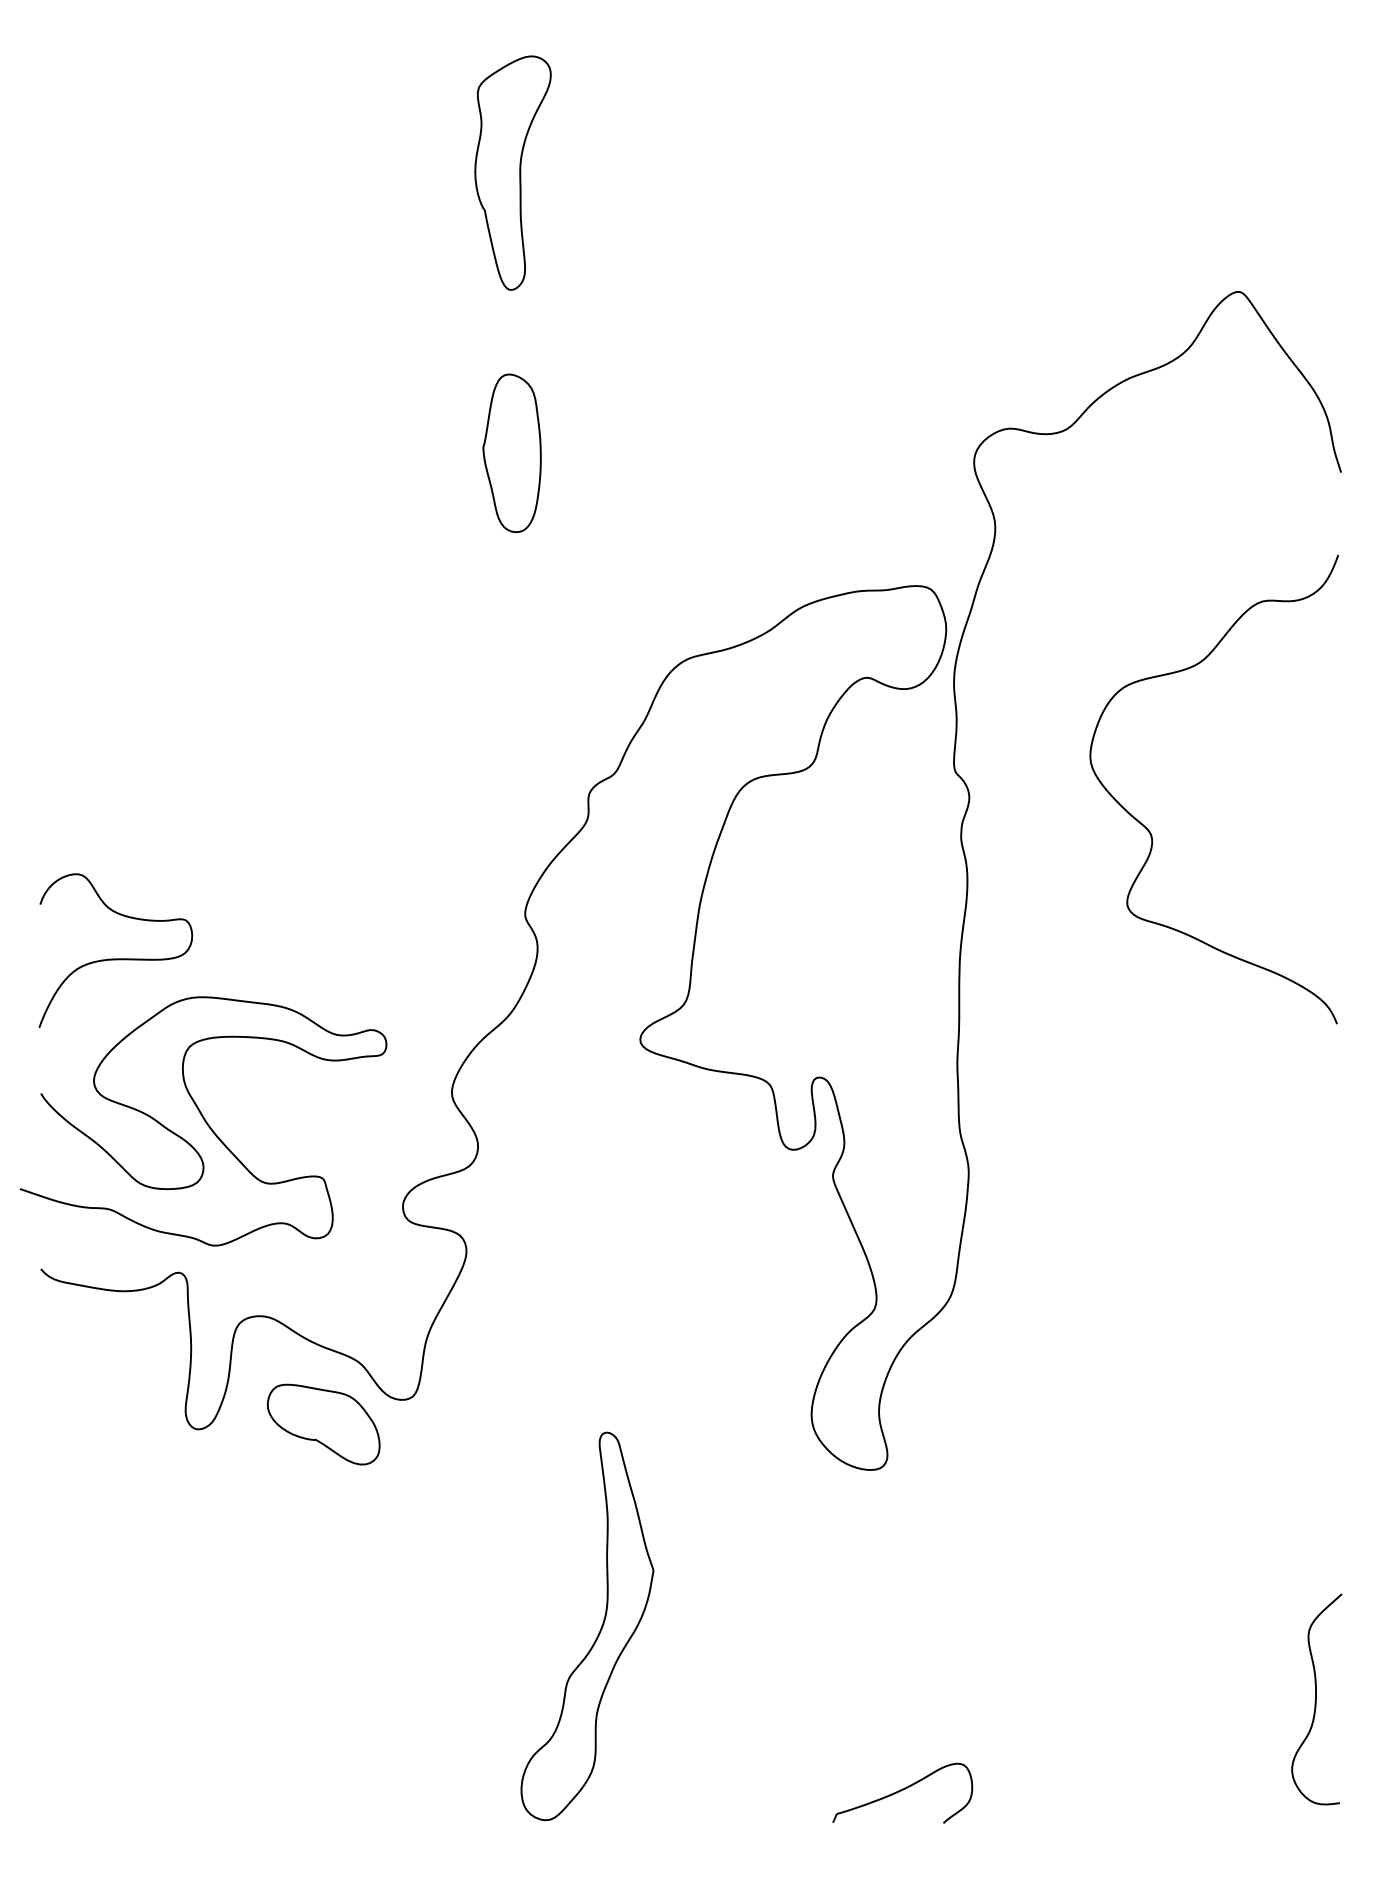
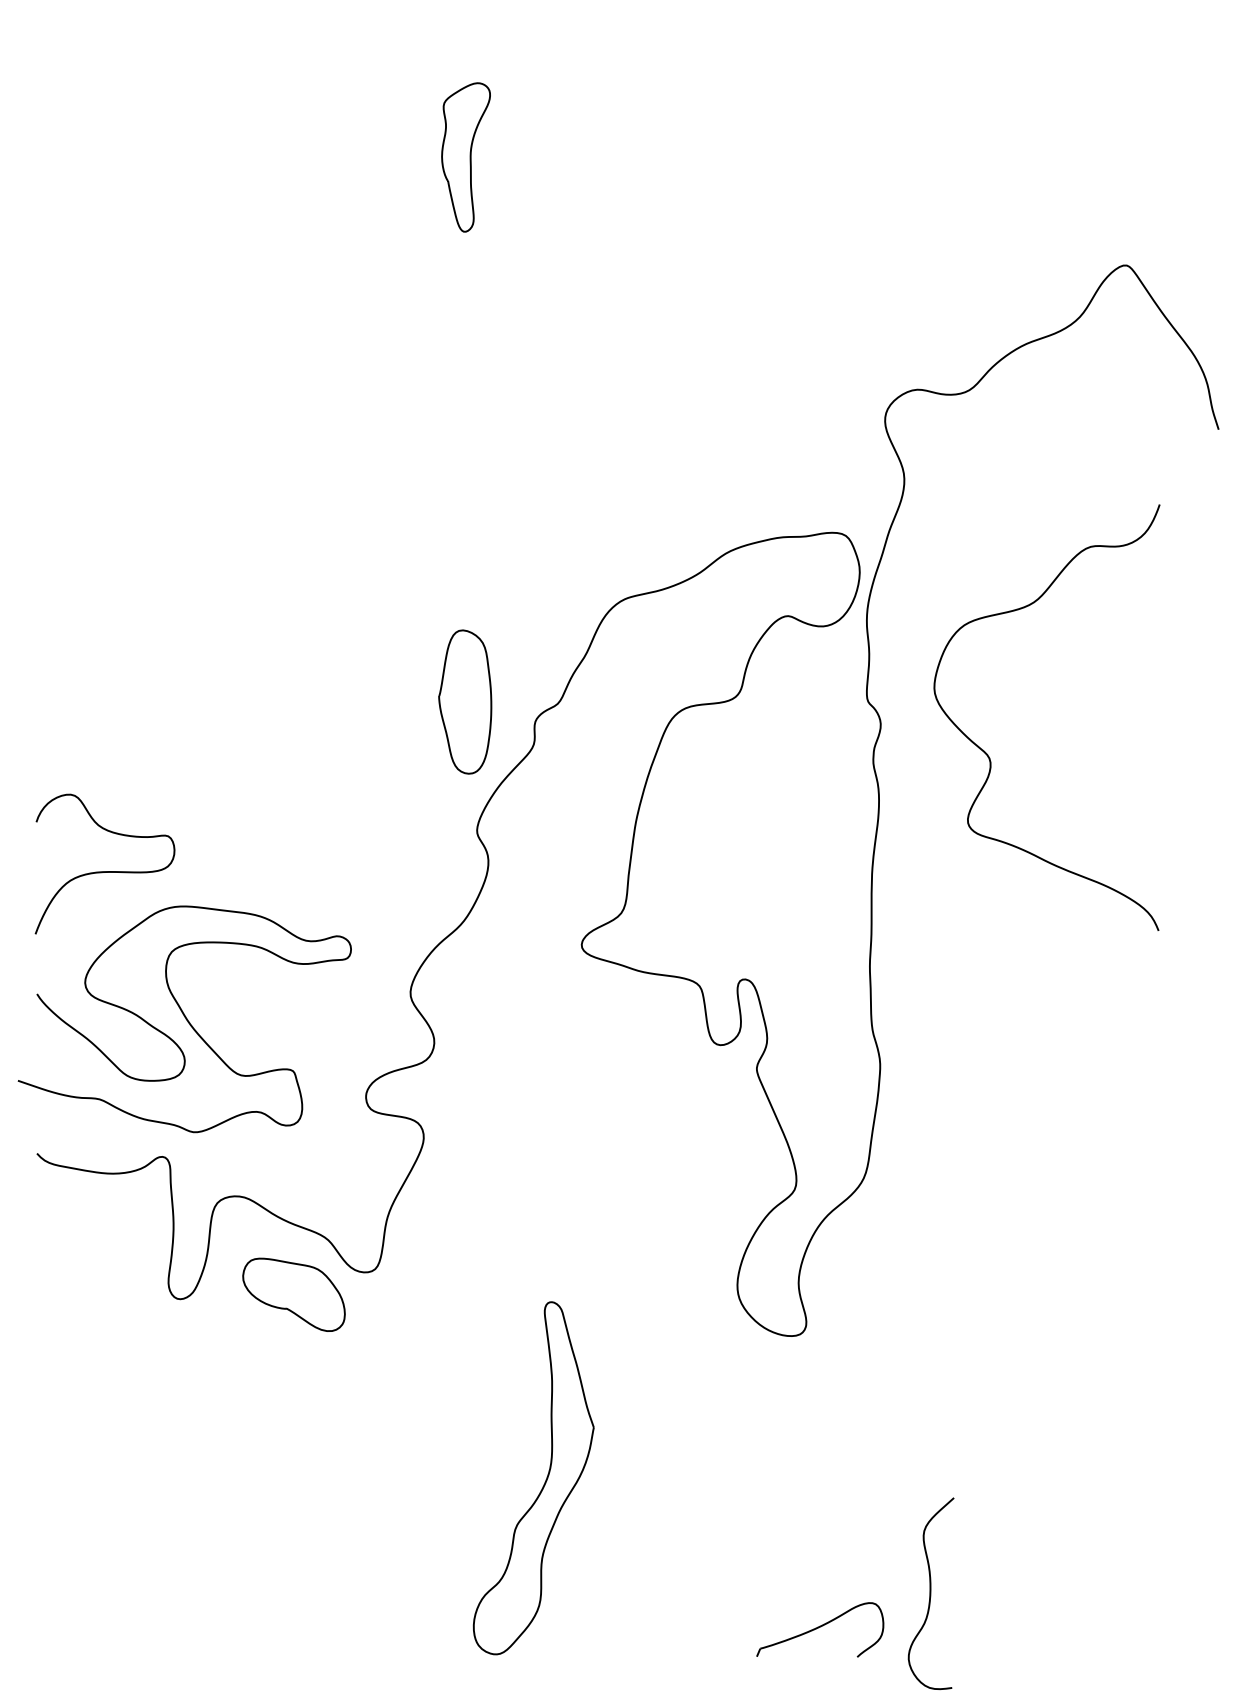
part: (512, 172) -> (465, 156), size x0.7
part: (511, 453) -> (464, 702), moved
curve: (1150, 831) -> (989, 755), moved
curve: (1316, 1699) -> (930, 1593), moved

